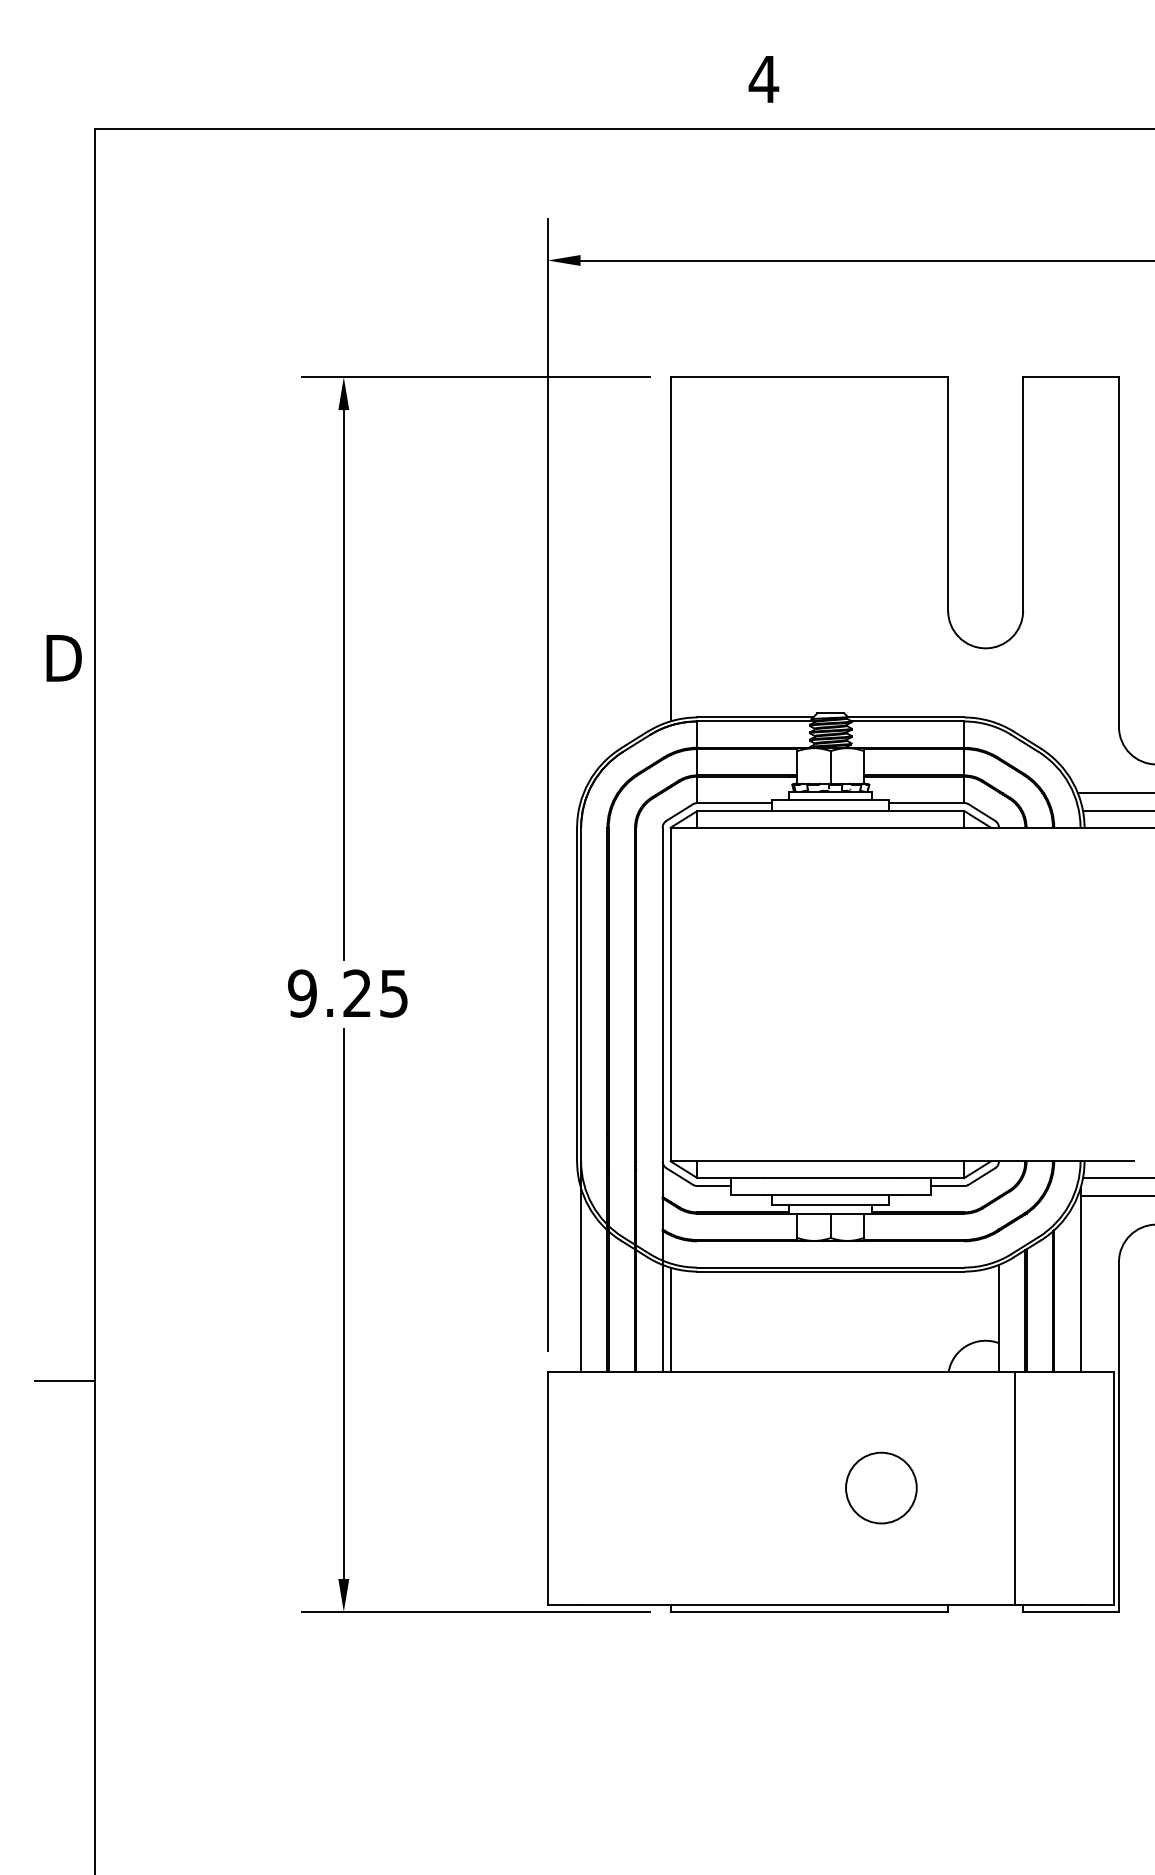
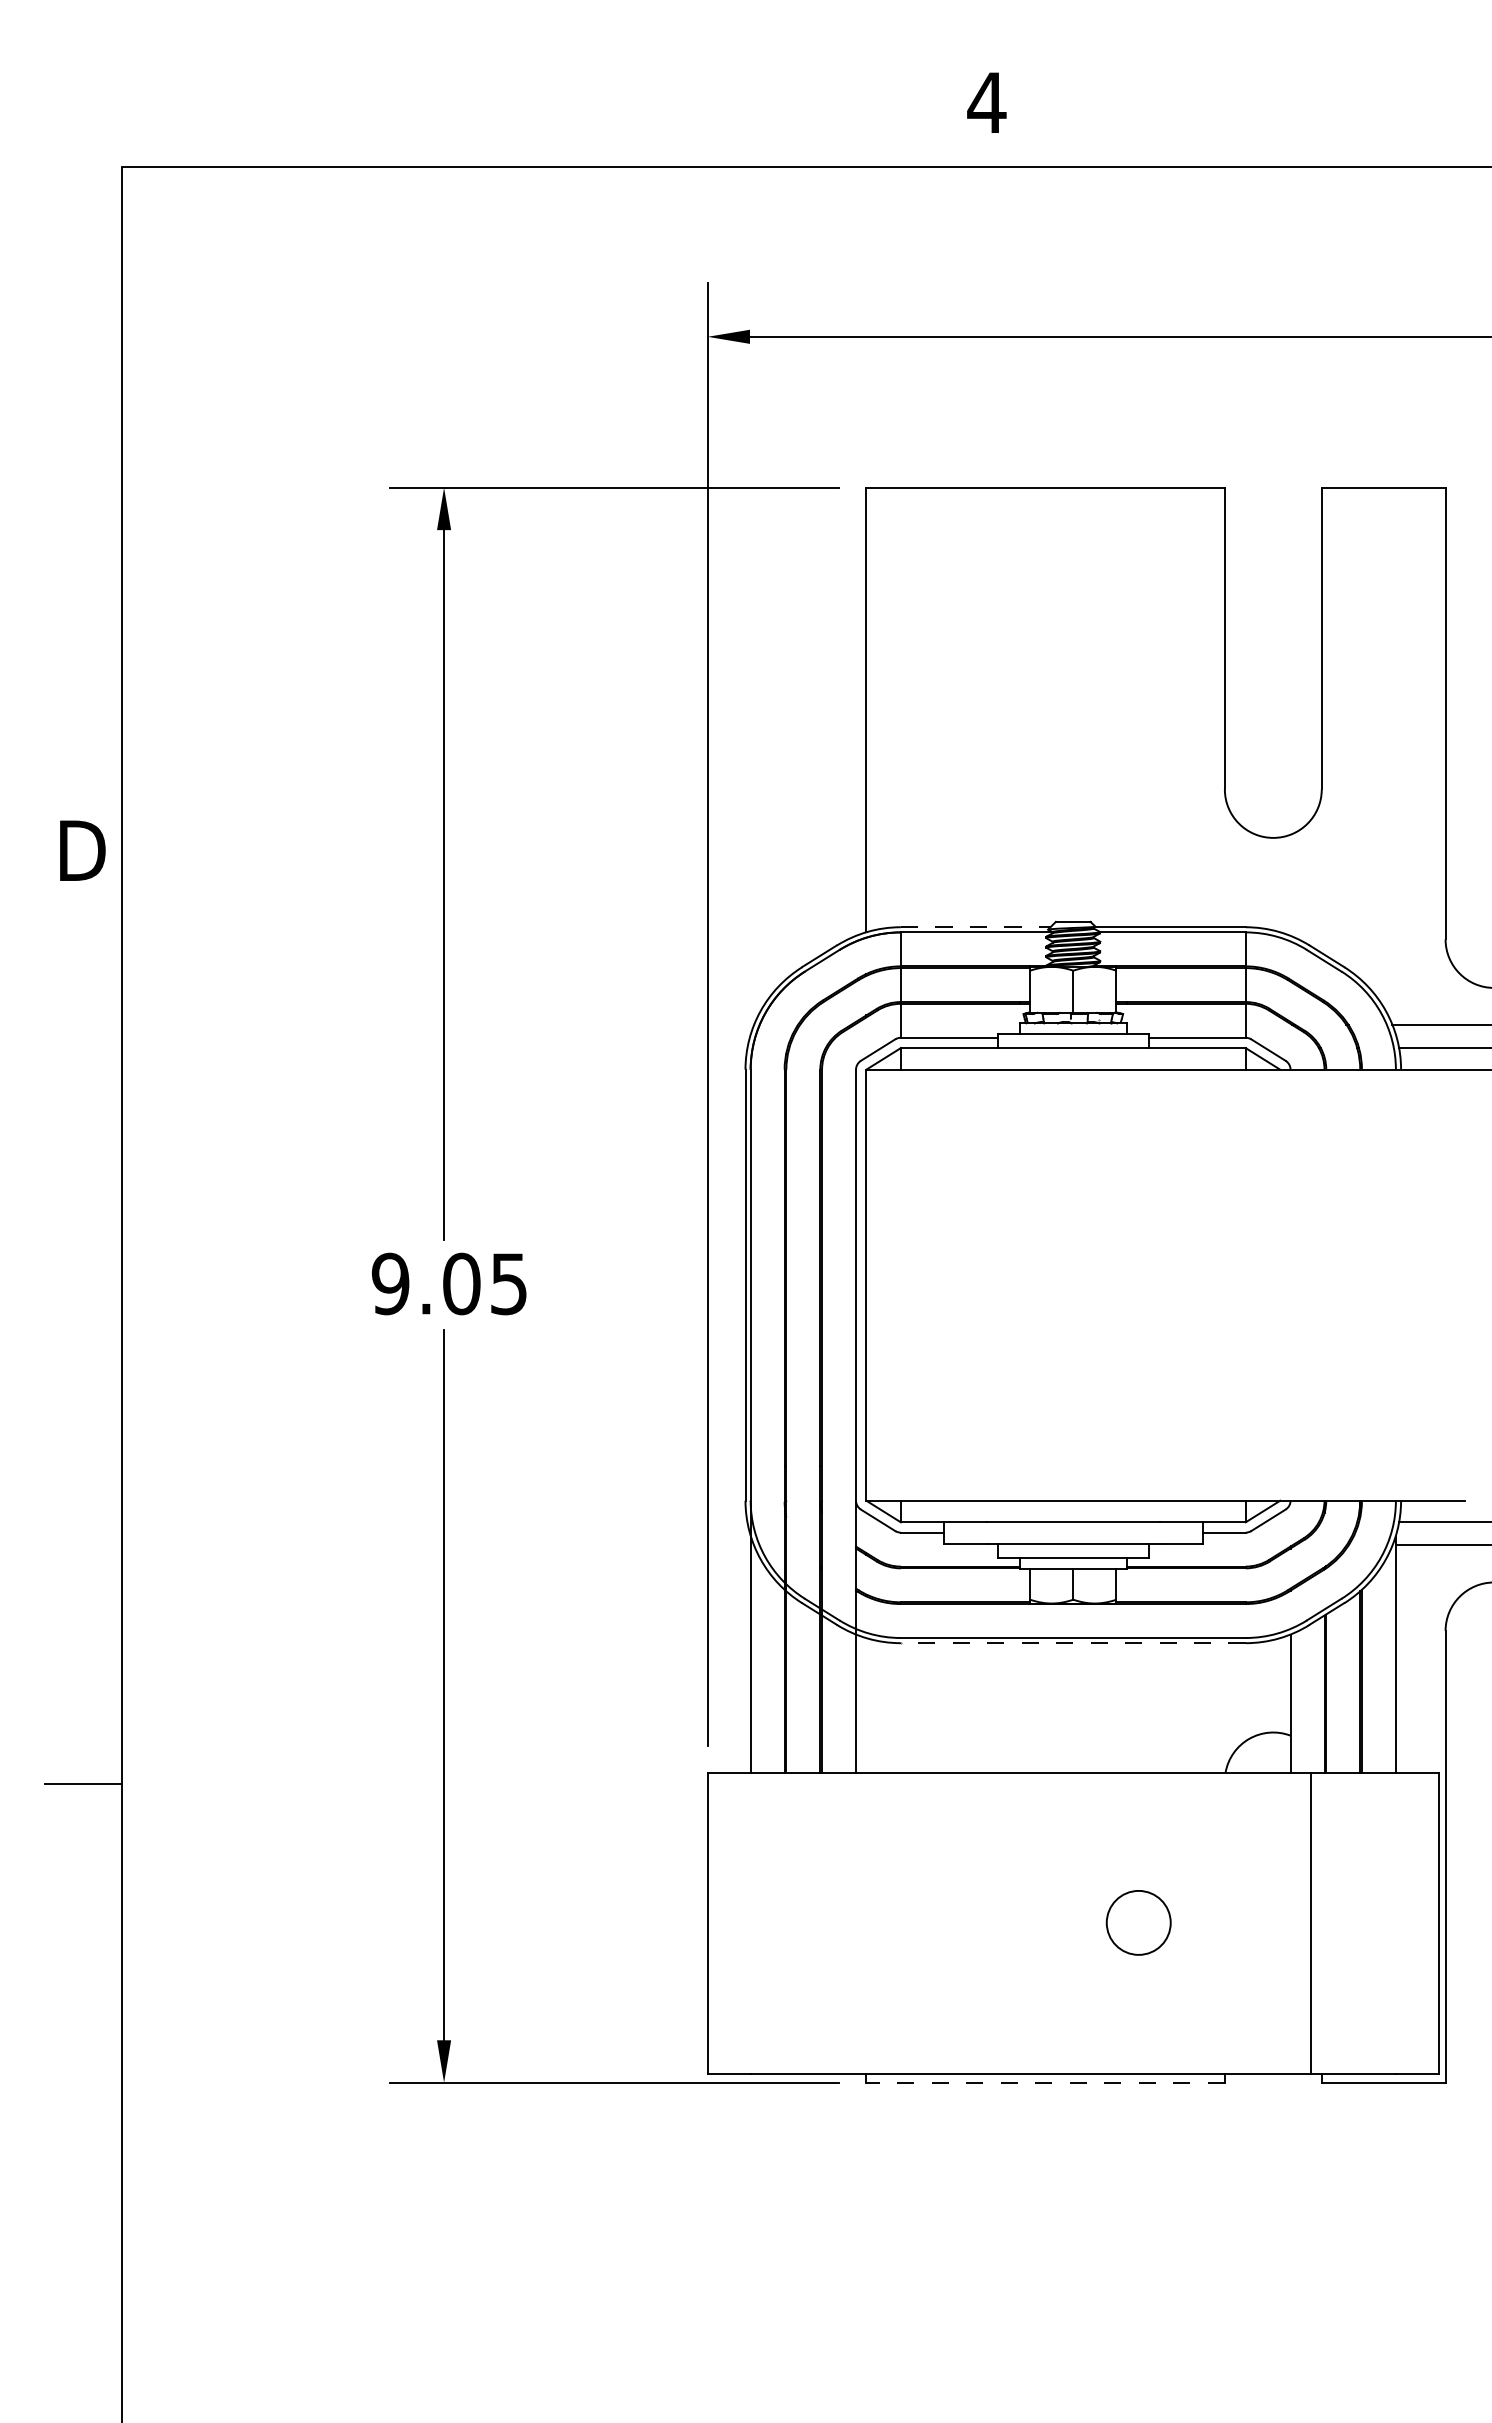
line: (755, 717) -> (975, 927), solid -> dashed
text: (357, 993) -> (461, 1283), 9.25 -> 9.05
line: (830, 1271) -> (1072, 1643), solid -> dashed
line: (670, 1319) -> (866, 1705), removed
circle: (881, 1487) -> (1138, 1922), size x0.7
line: (809, 1611) -> (1045, 2082), solid -> dashed

